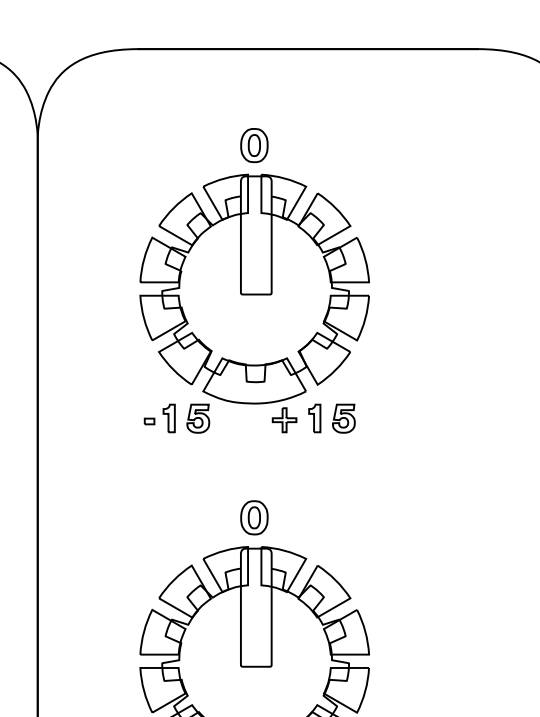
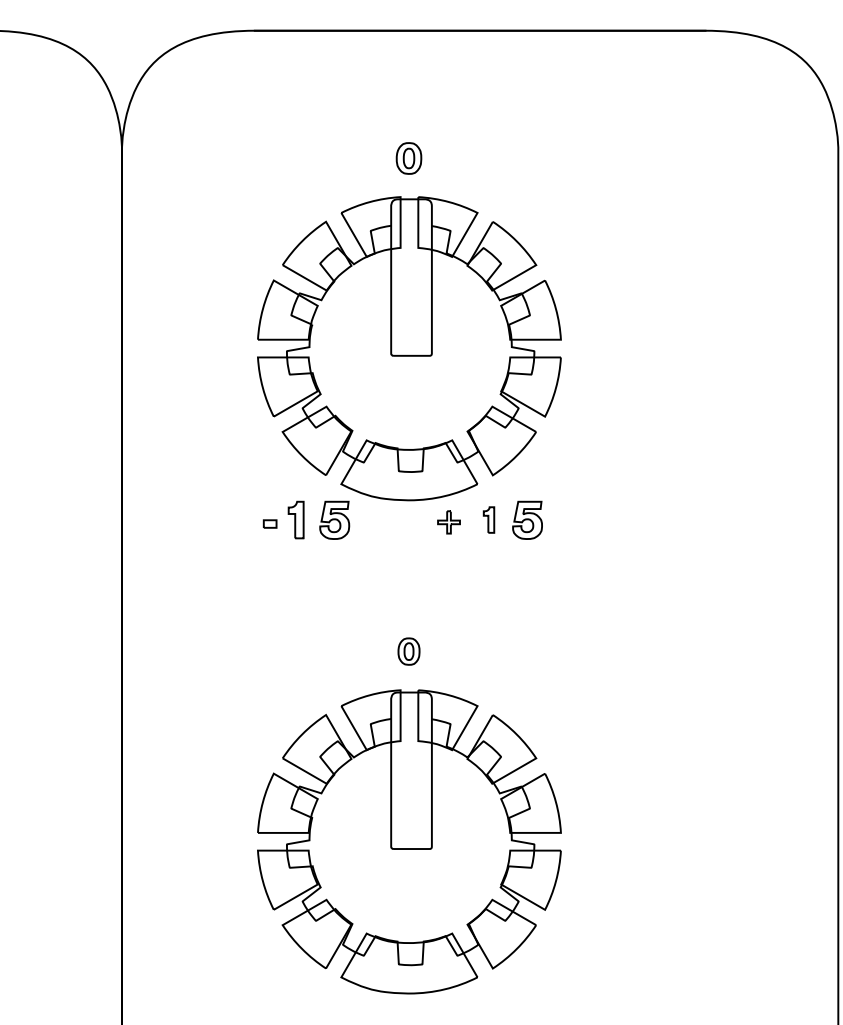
part: (253, 145) -> (408, 158), size x0.7
part: (314, 418) -> (488, 519), size x0.7
part: (284, 420) -> (448, 522), size x0.7
part: (253, 517) -> (408, 651), size x0.6

